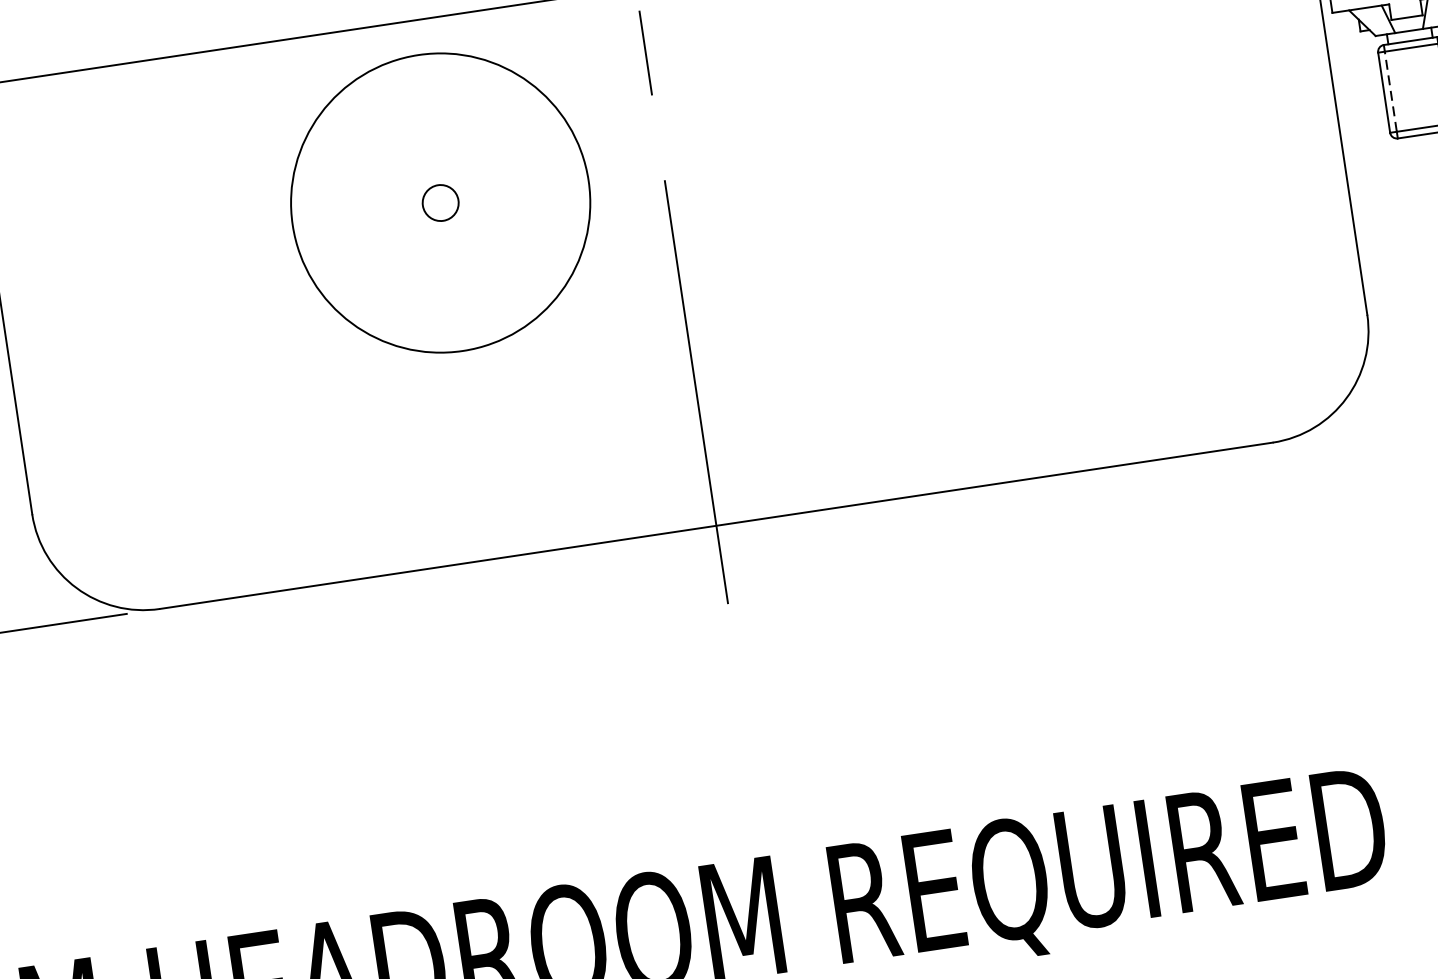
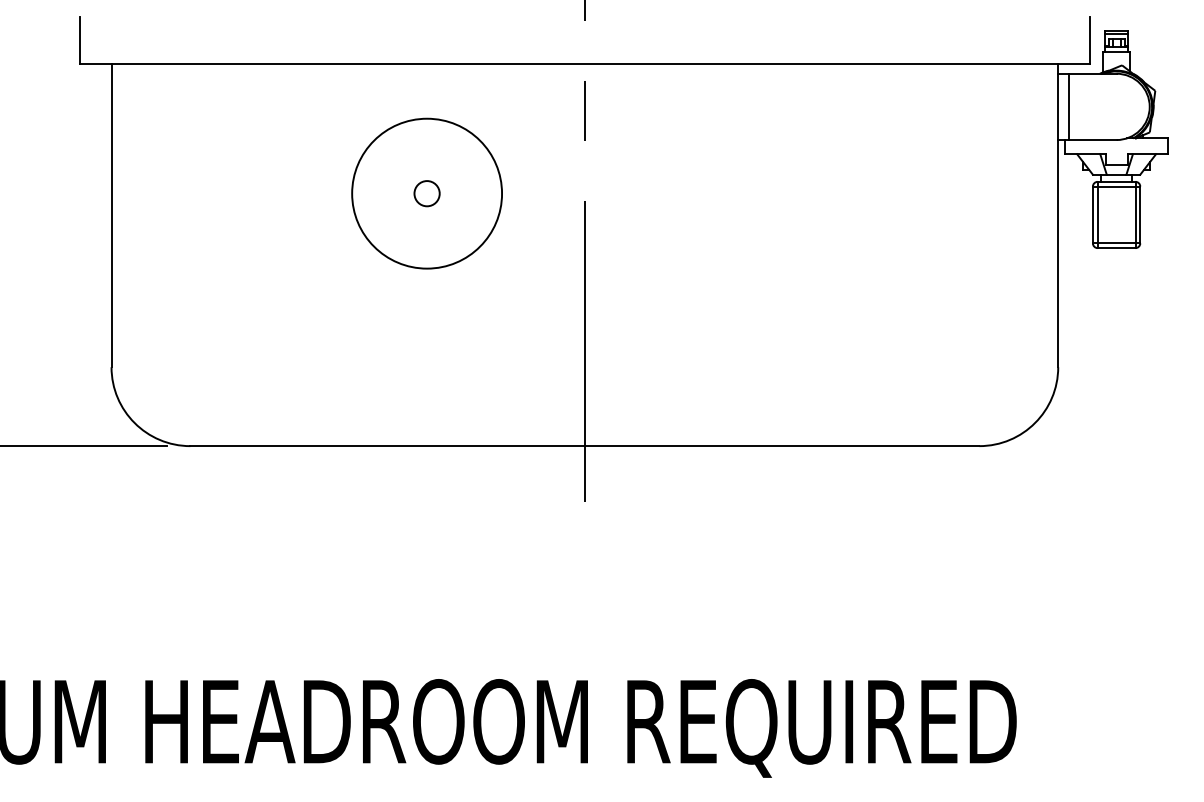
line: (1390, 91) -> (1097, 214), dashed -> solid
circle: (441, 202) -> (427, 193), size x0.71

